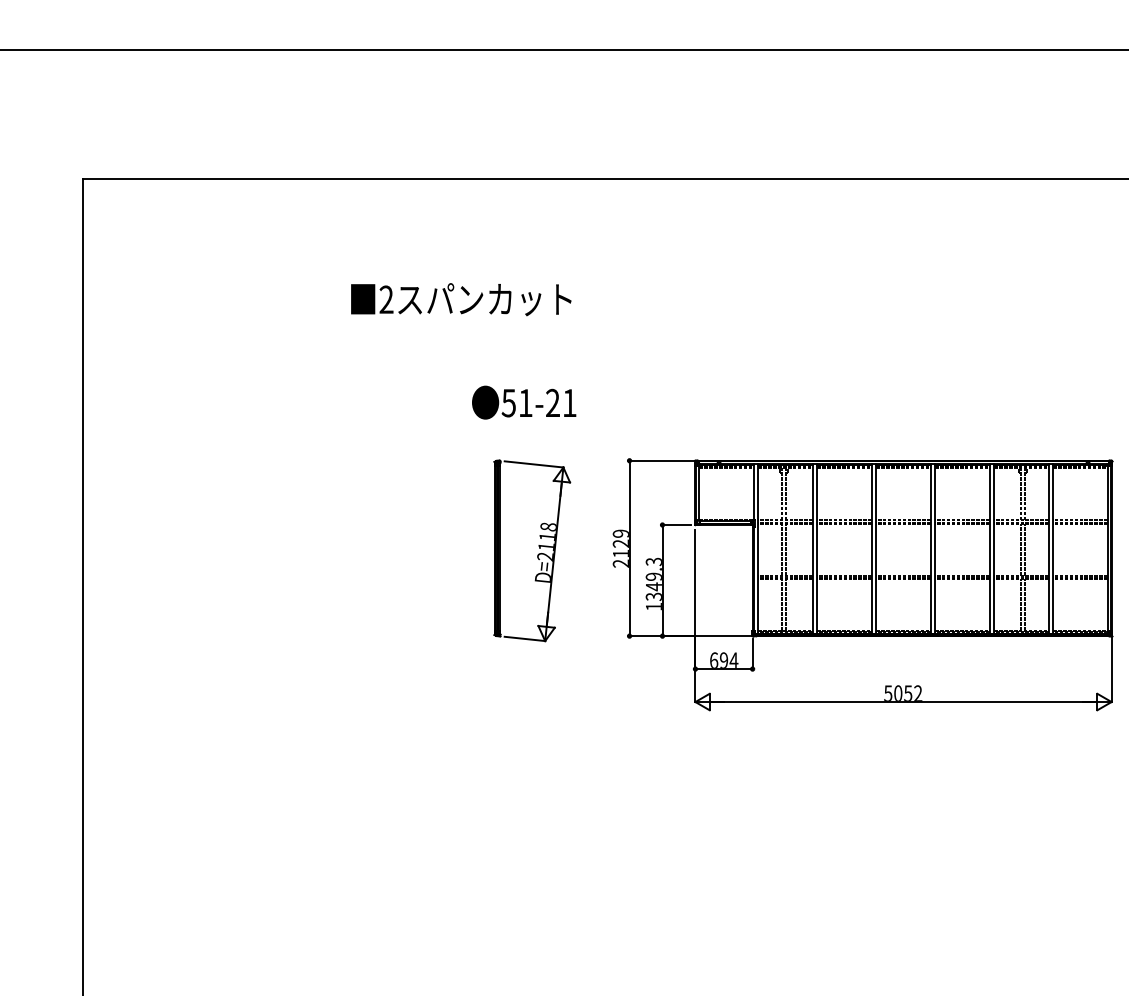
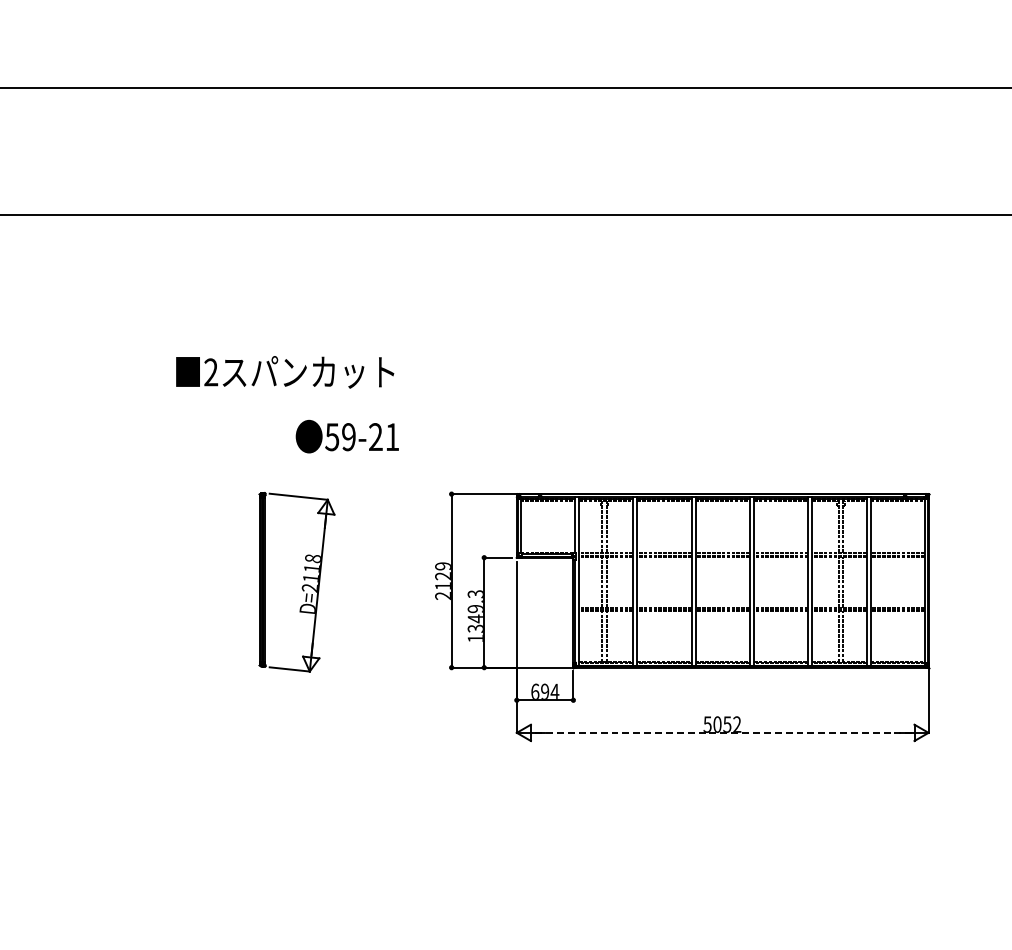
text: (461, 299) -> (285, 372), moved
text: (525, 402) -> (348, 436), 51-21 -> 59-21
part: (537, 554) -> (302, 585), moved
line: (903, 702) -> (722, 733), solid -> dashed

